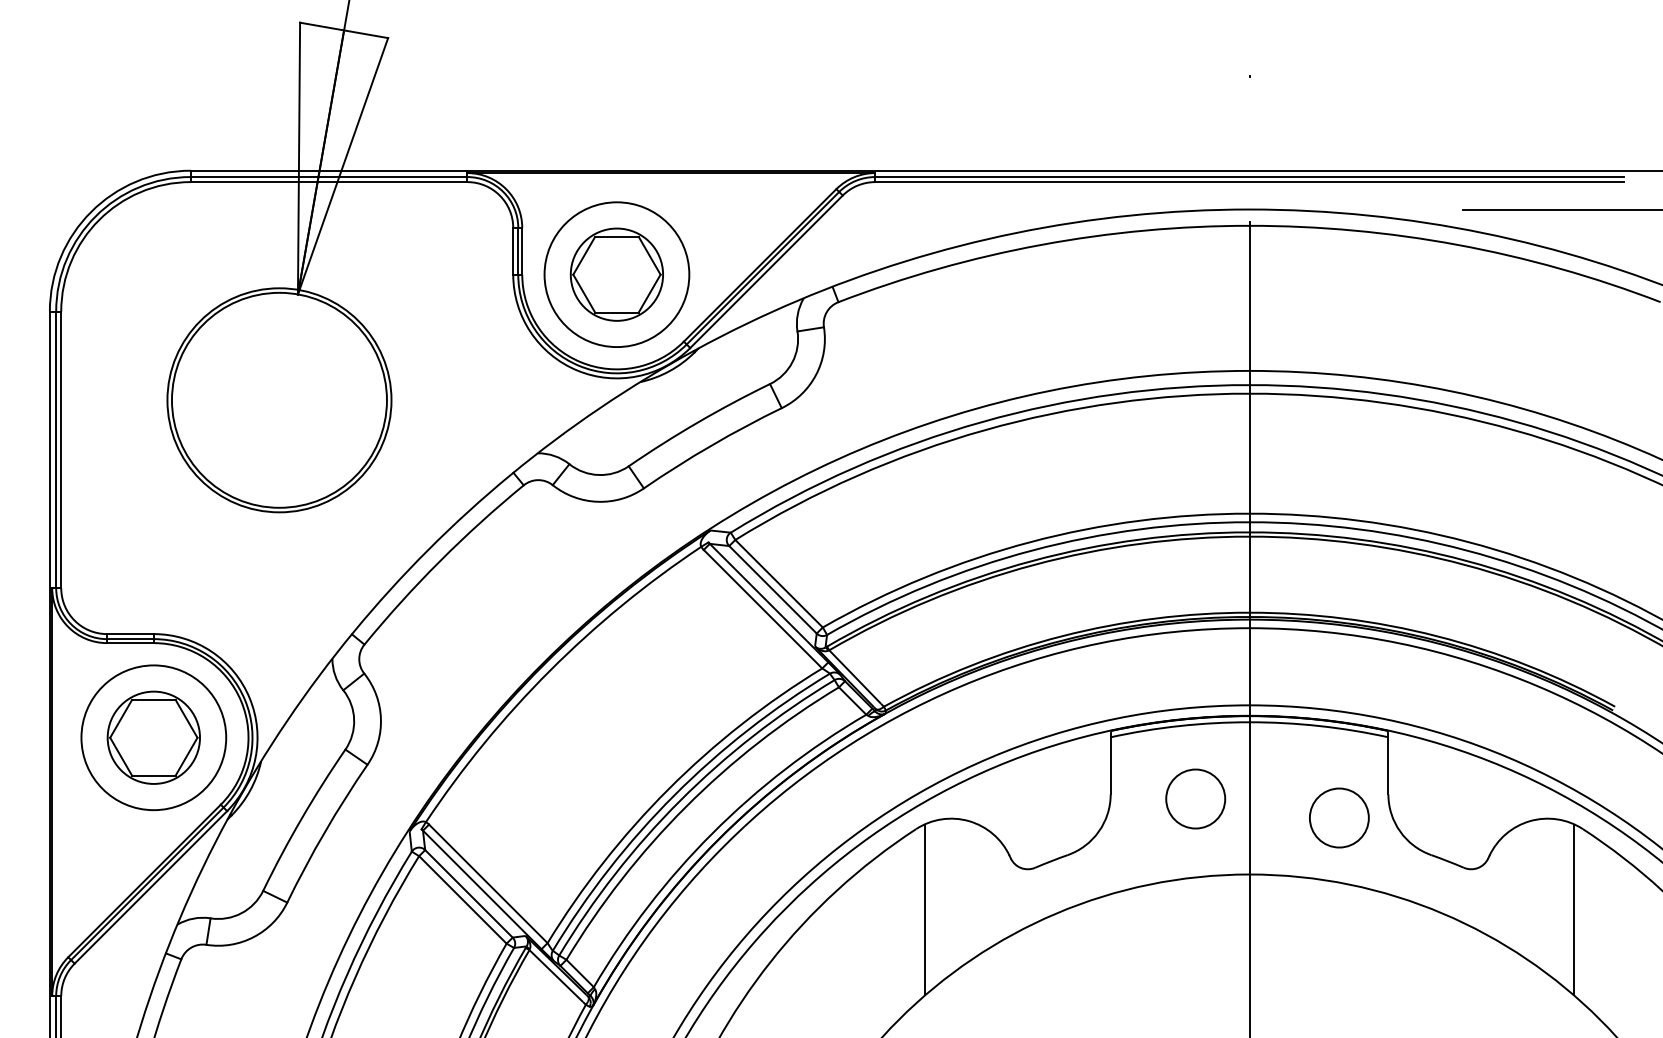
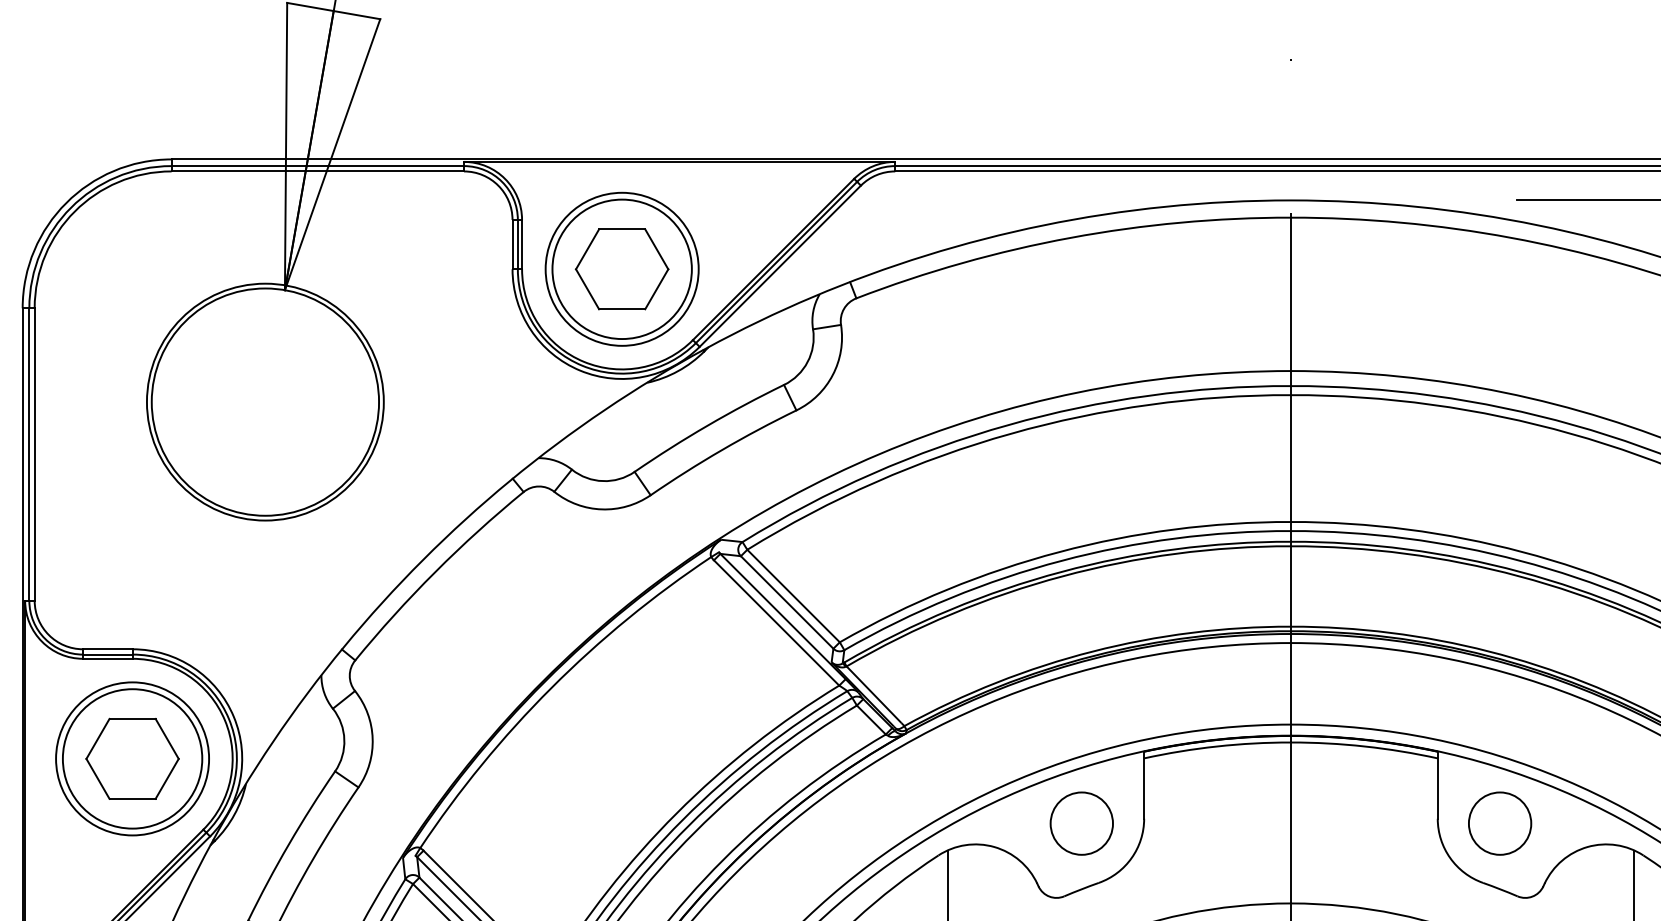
circle: (616, 274) -> (621, 269), size x1.43
circle: (153, 737) -> (132, 758), size x1.43
circle: (1195, 798) -> (1081, 823), moved
circle: (1339, 817) -> (1500, 823), moved

